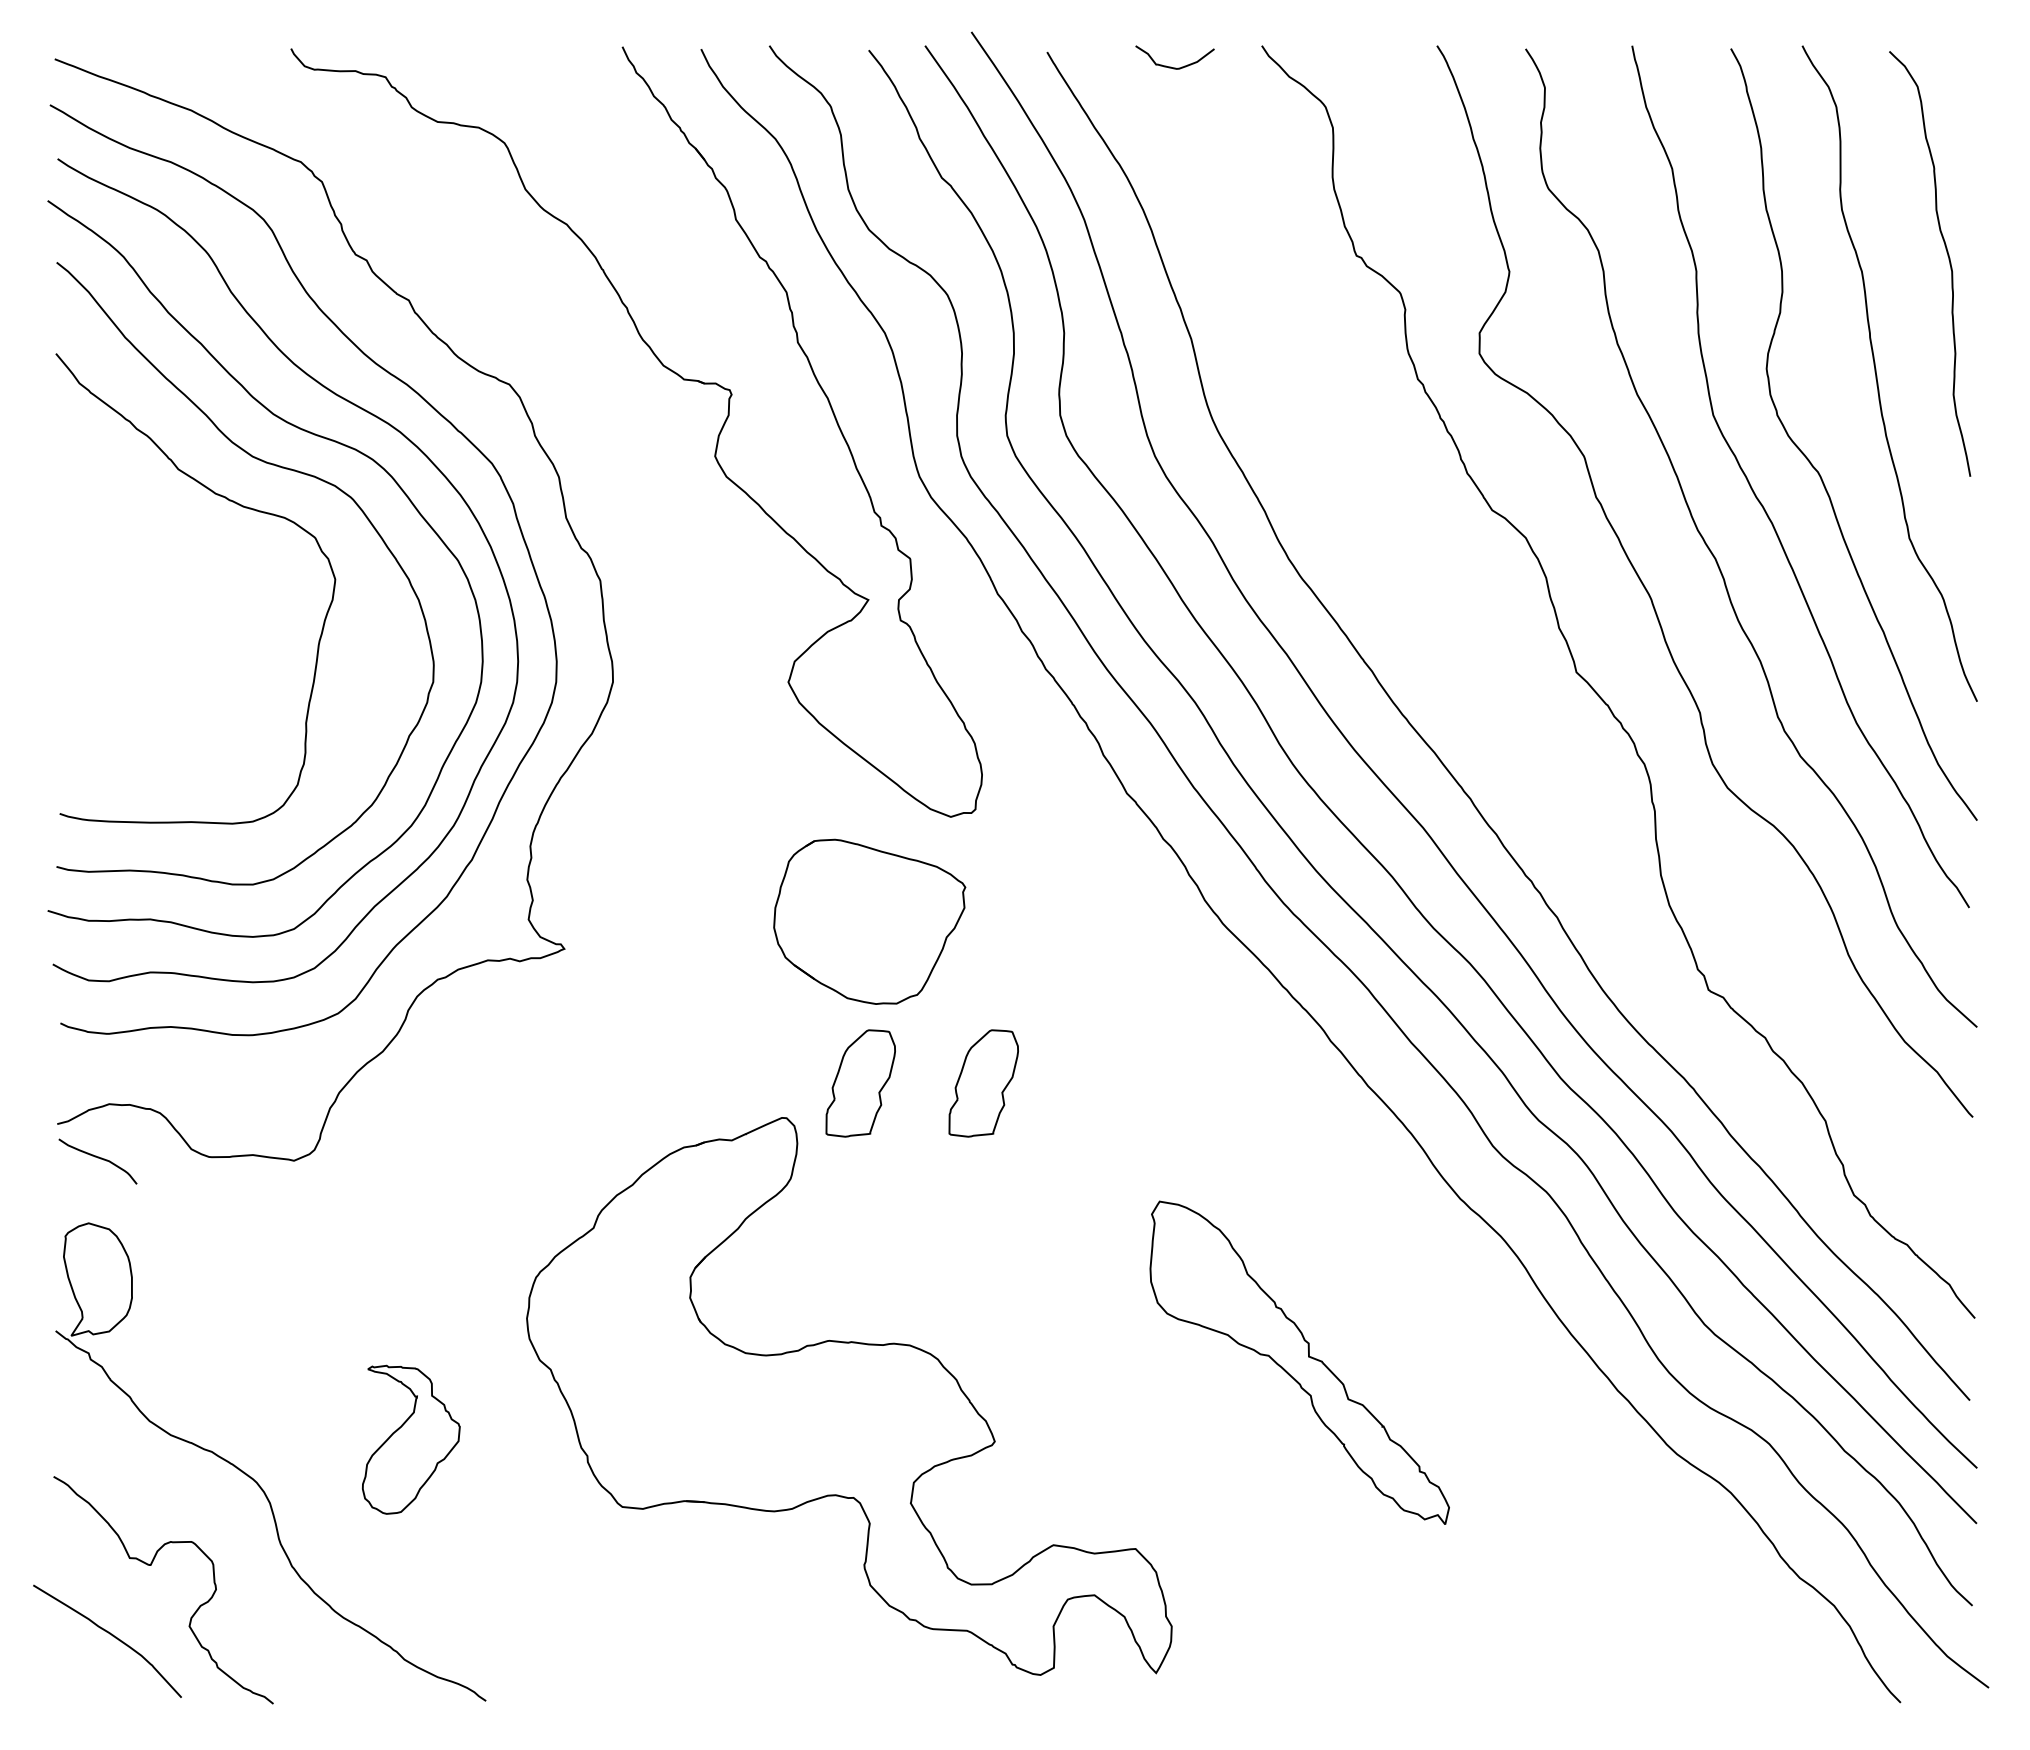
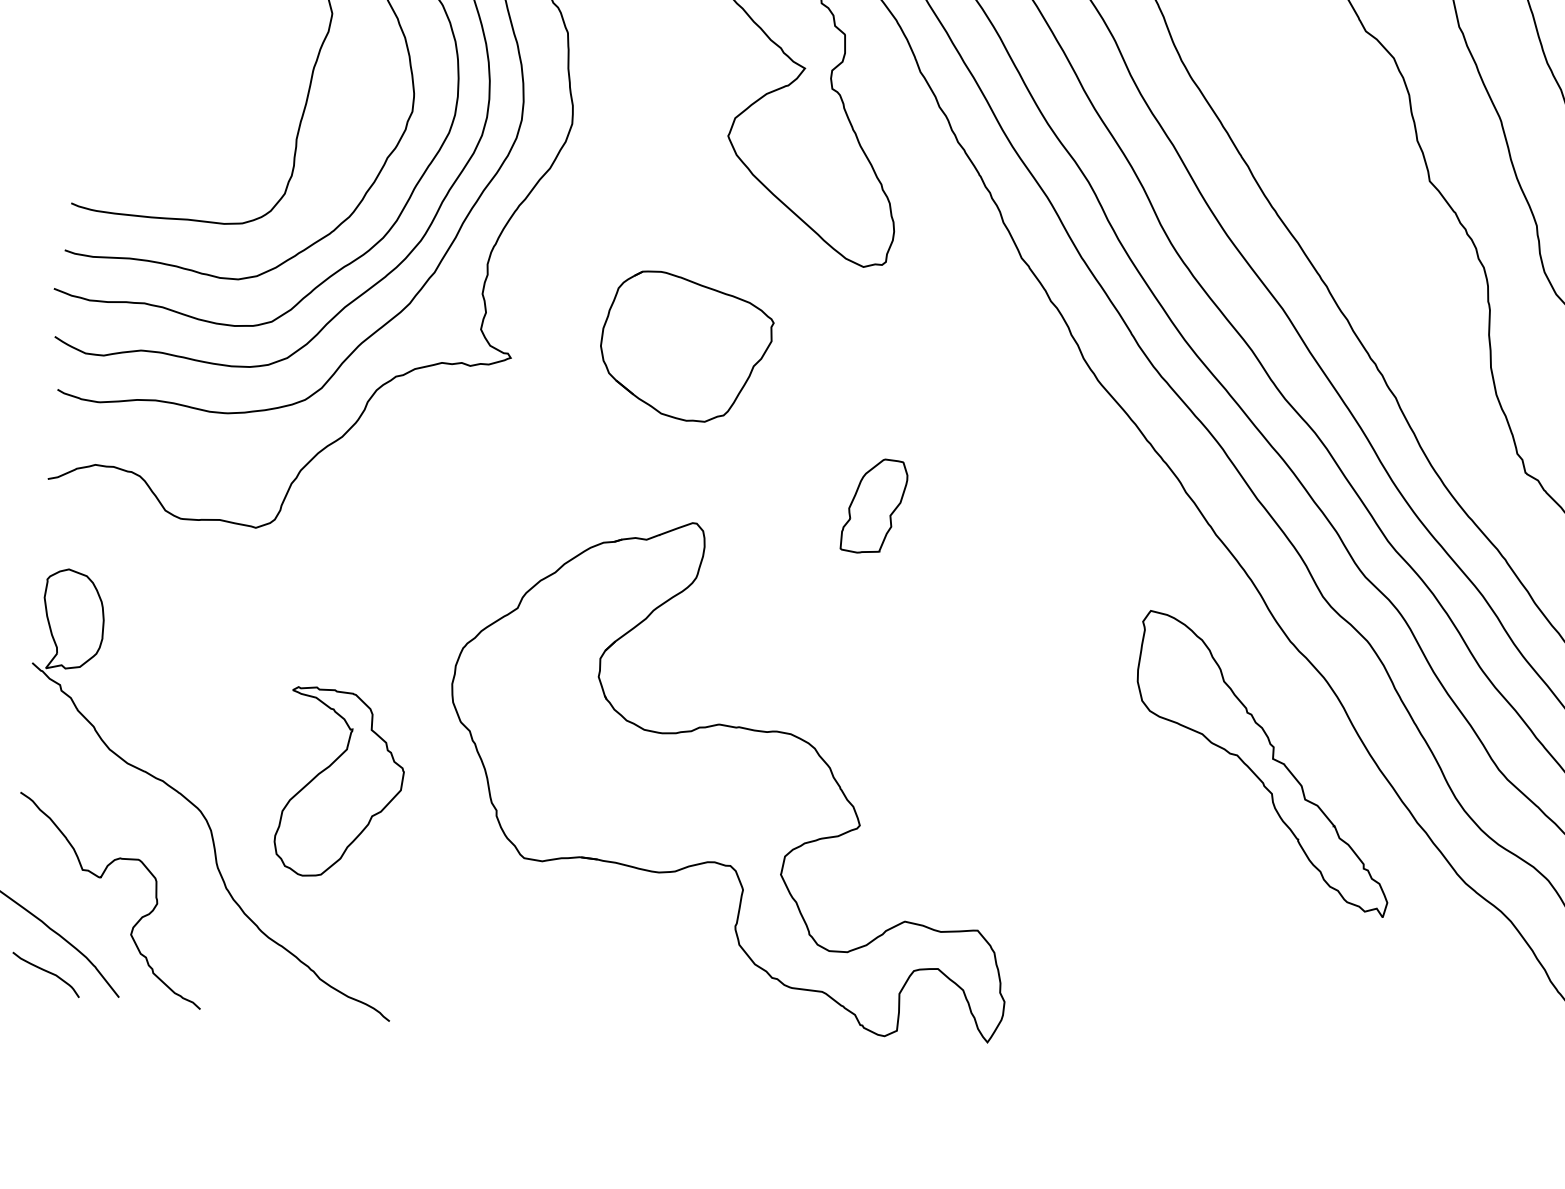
part: (869, 921) -> (686, 346), moved
part: (860, 1083) -> (764, 497), removed
curve: (97, 1158) -> (45, 972), moved
part: (1299, 1362) -> (1264, 763), moved
part: (411, 1439) -> (341, 783), size x1.43

